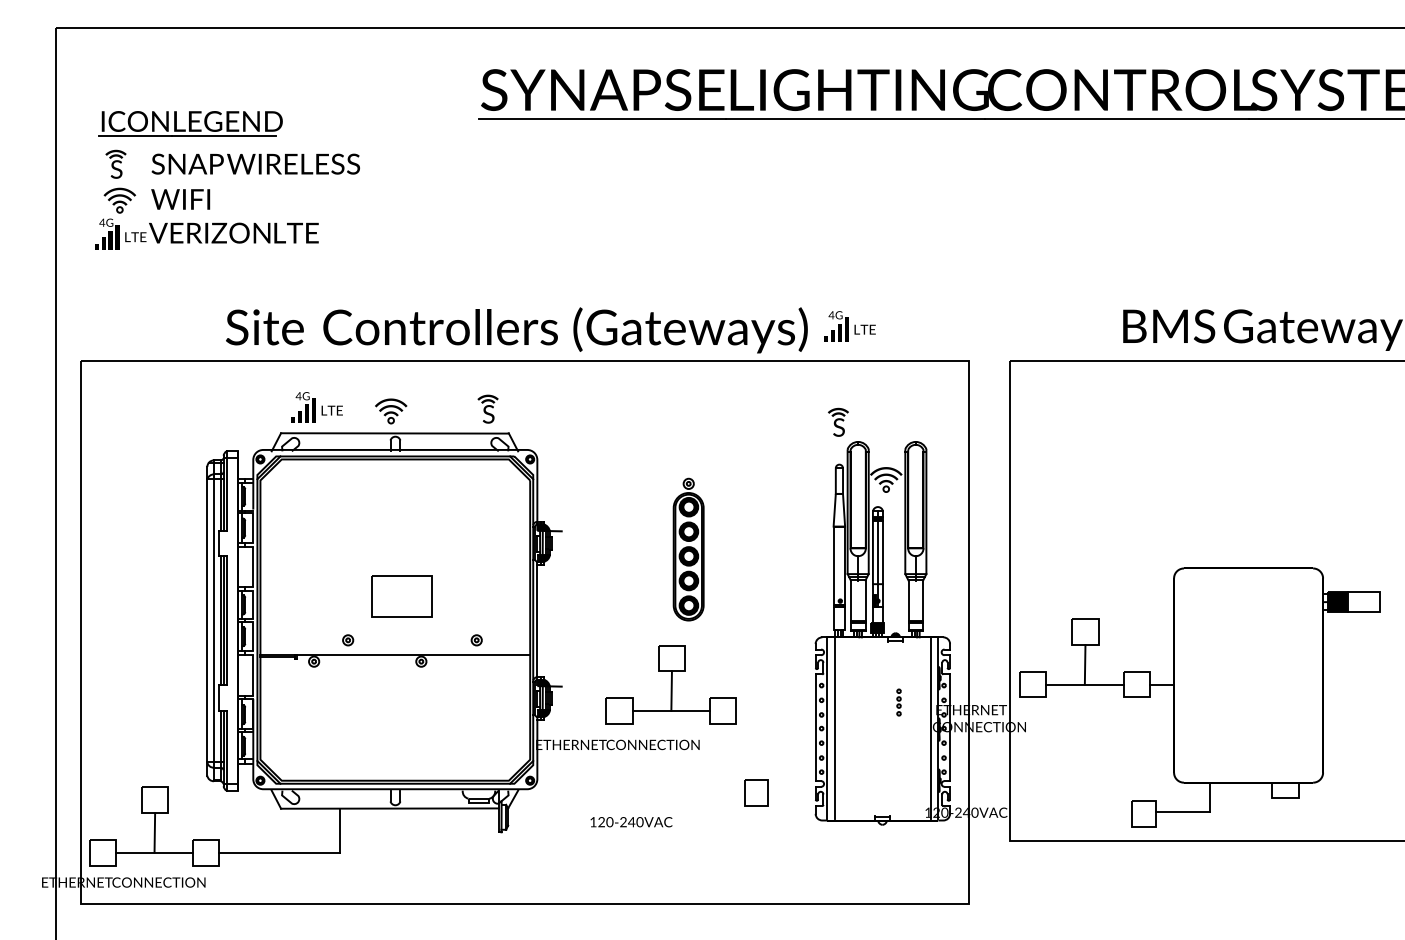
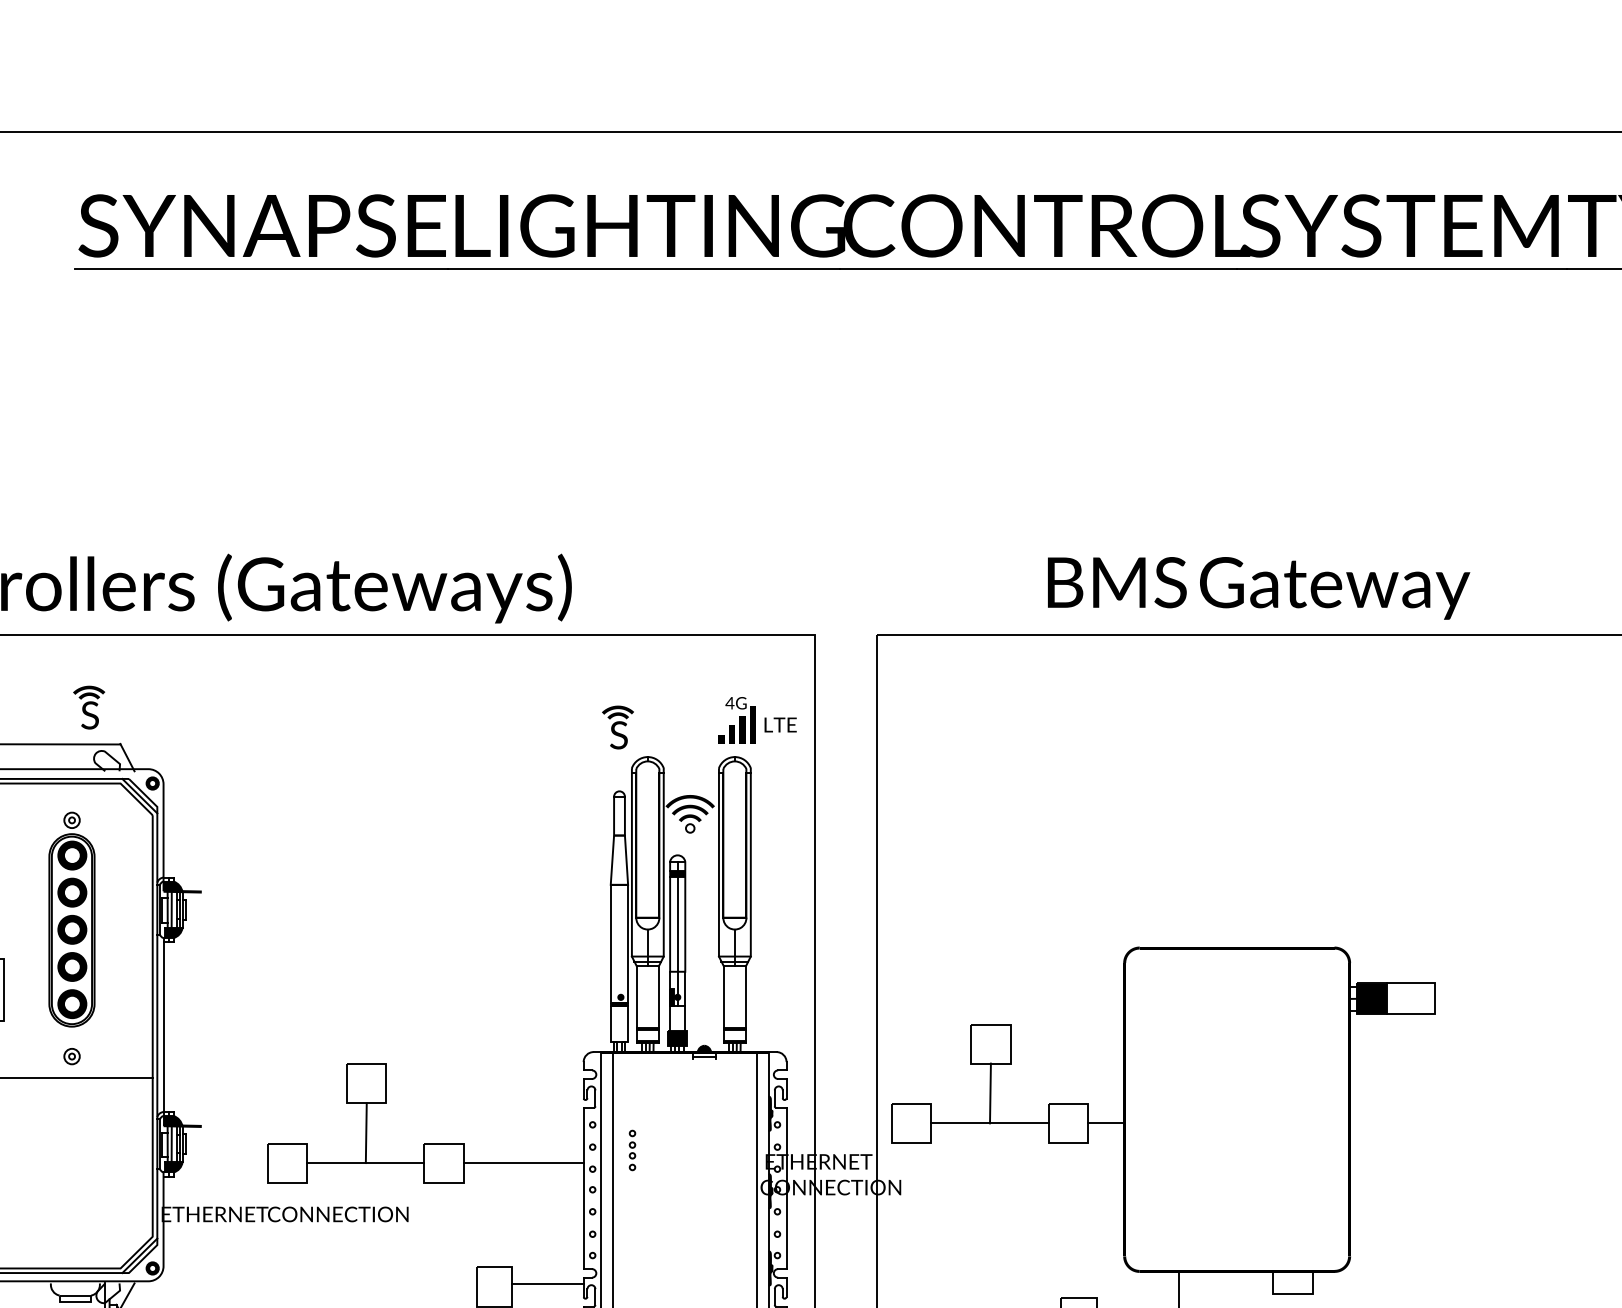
text: (849, 326) -> (757, 720), moved
part: (688, 549) -> (71, 919), moved
part: (898, 702) -> (631, 1150), moved
line: (775, 710) -> (523, 1162), added
line: (791, 791) -> (547, 1284), added

